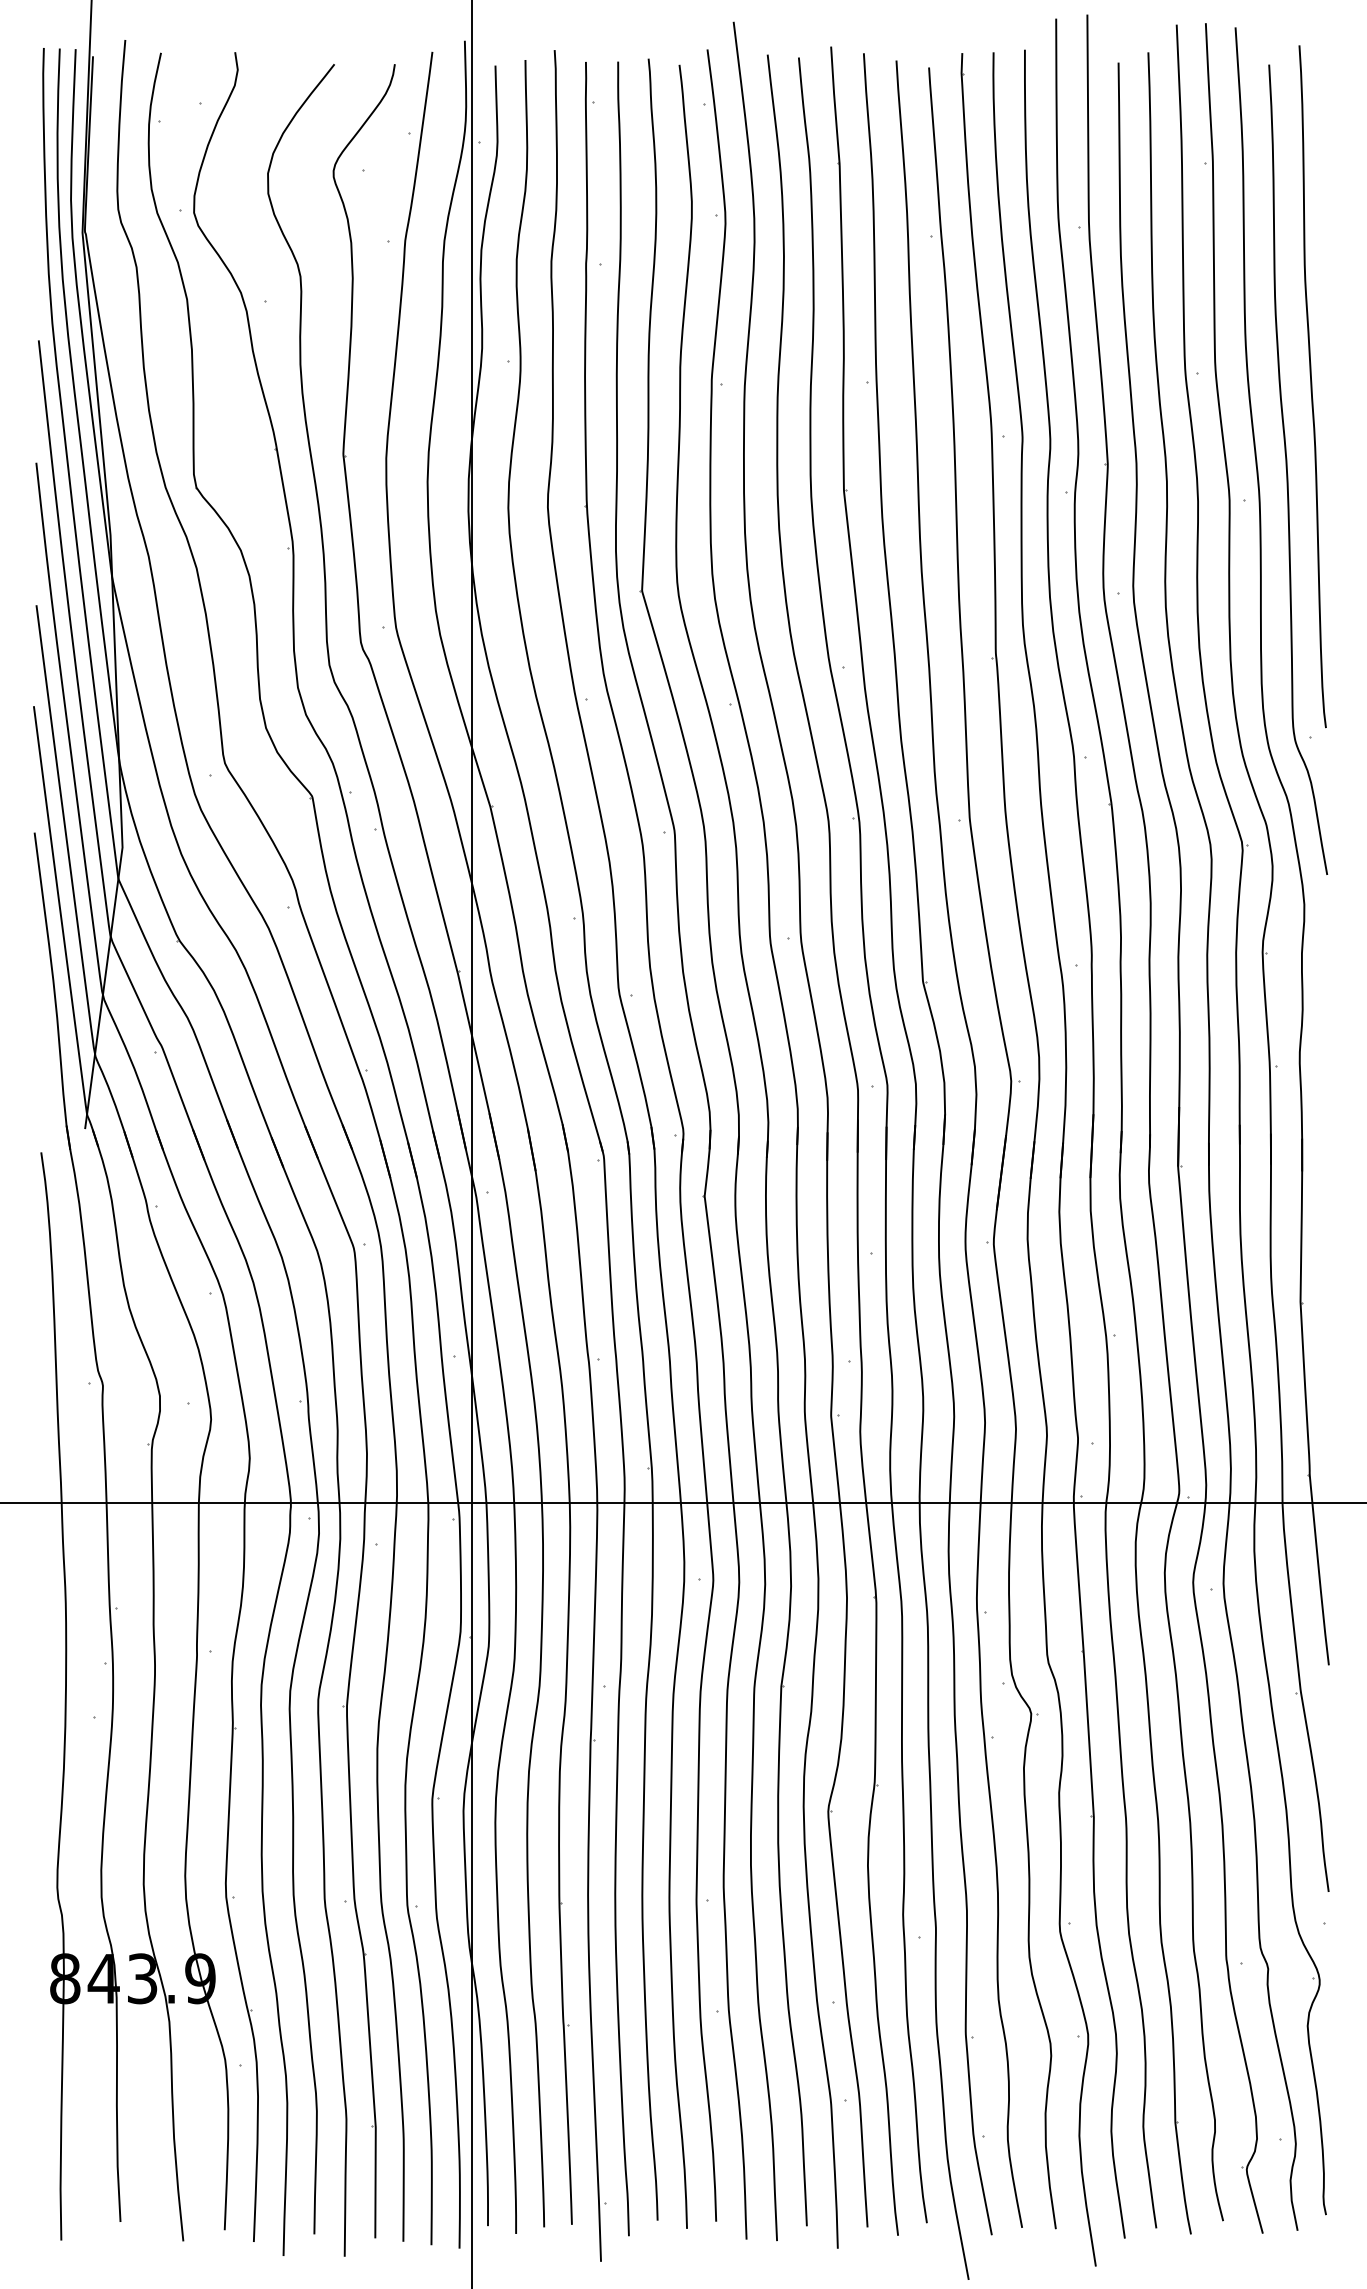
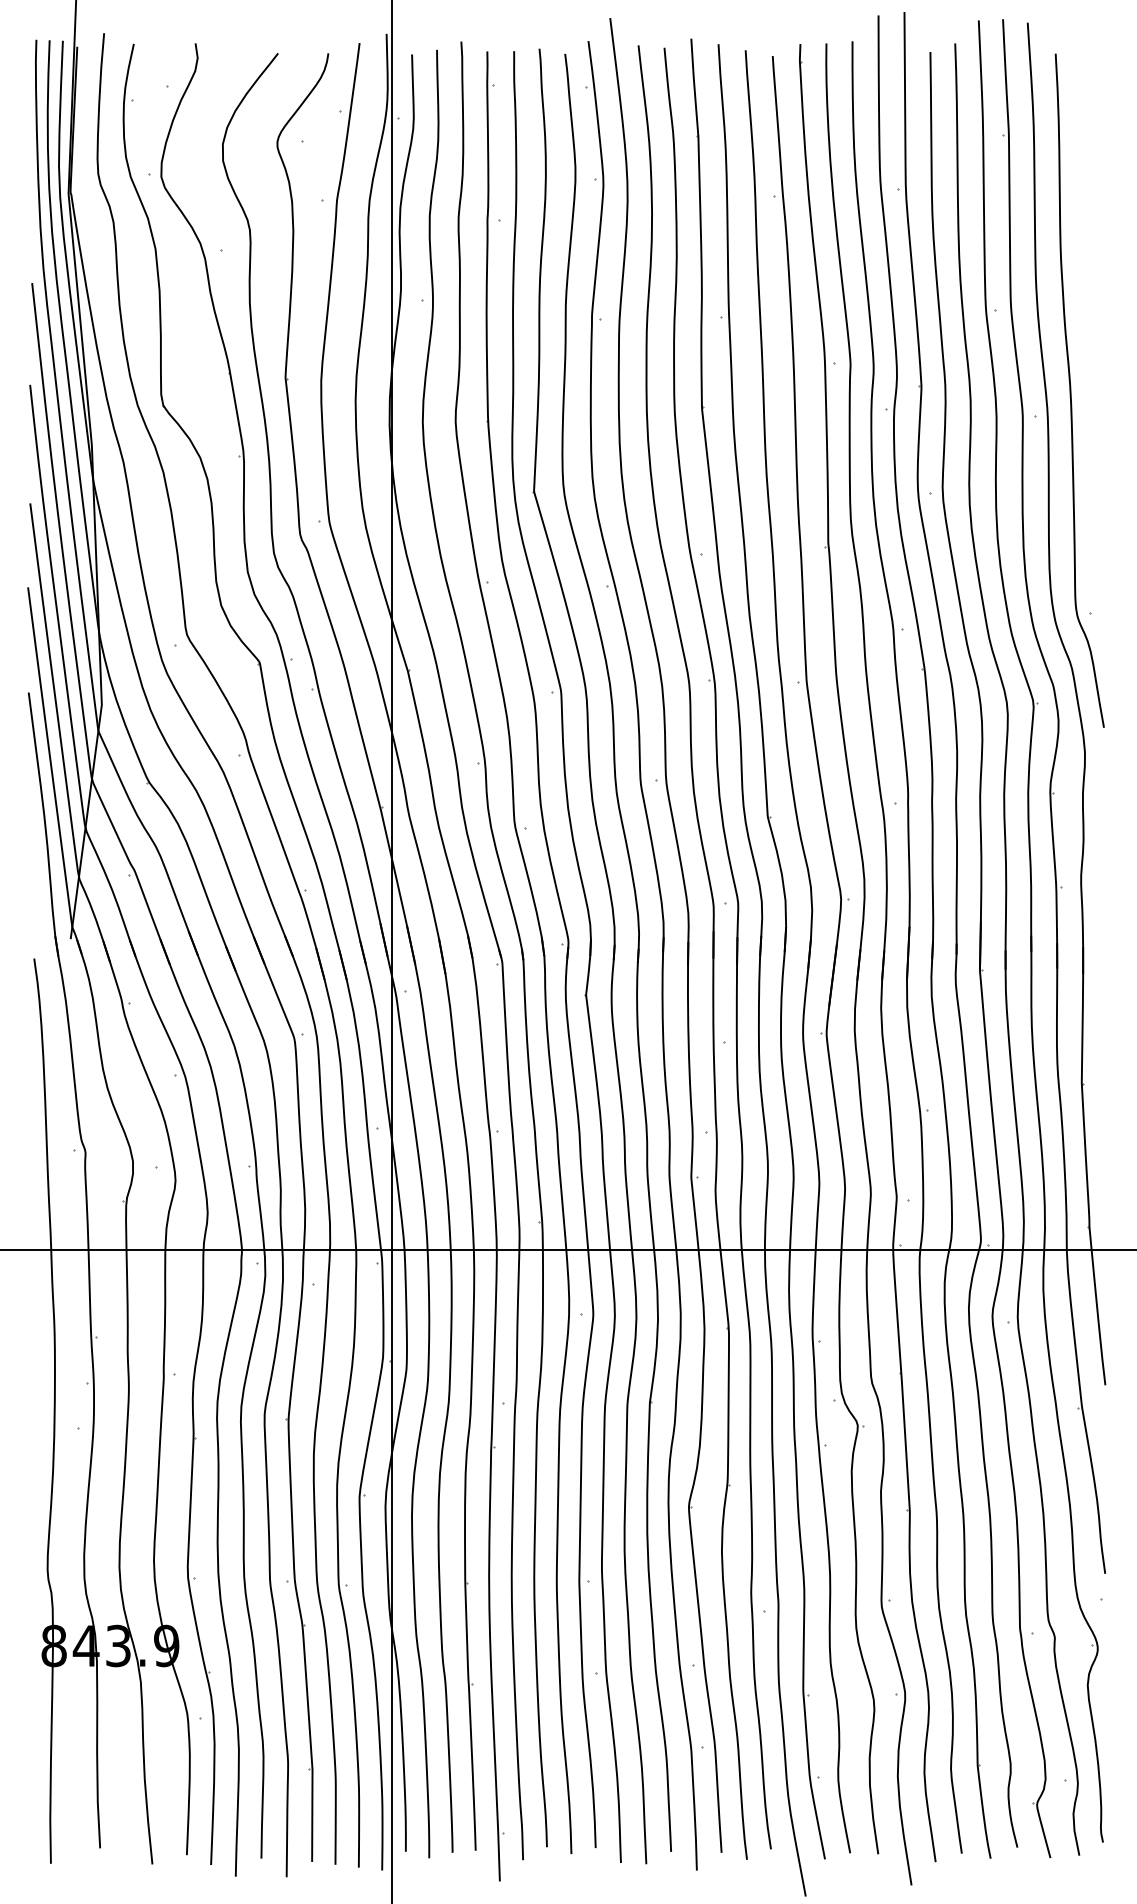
curve: (1312, 386) -> (1091, 321), removed

